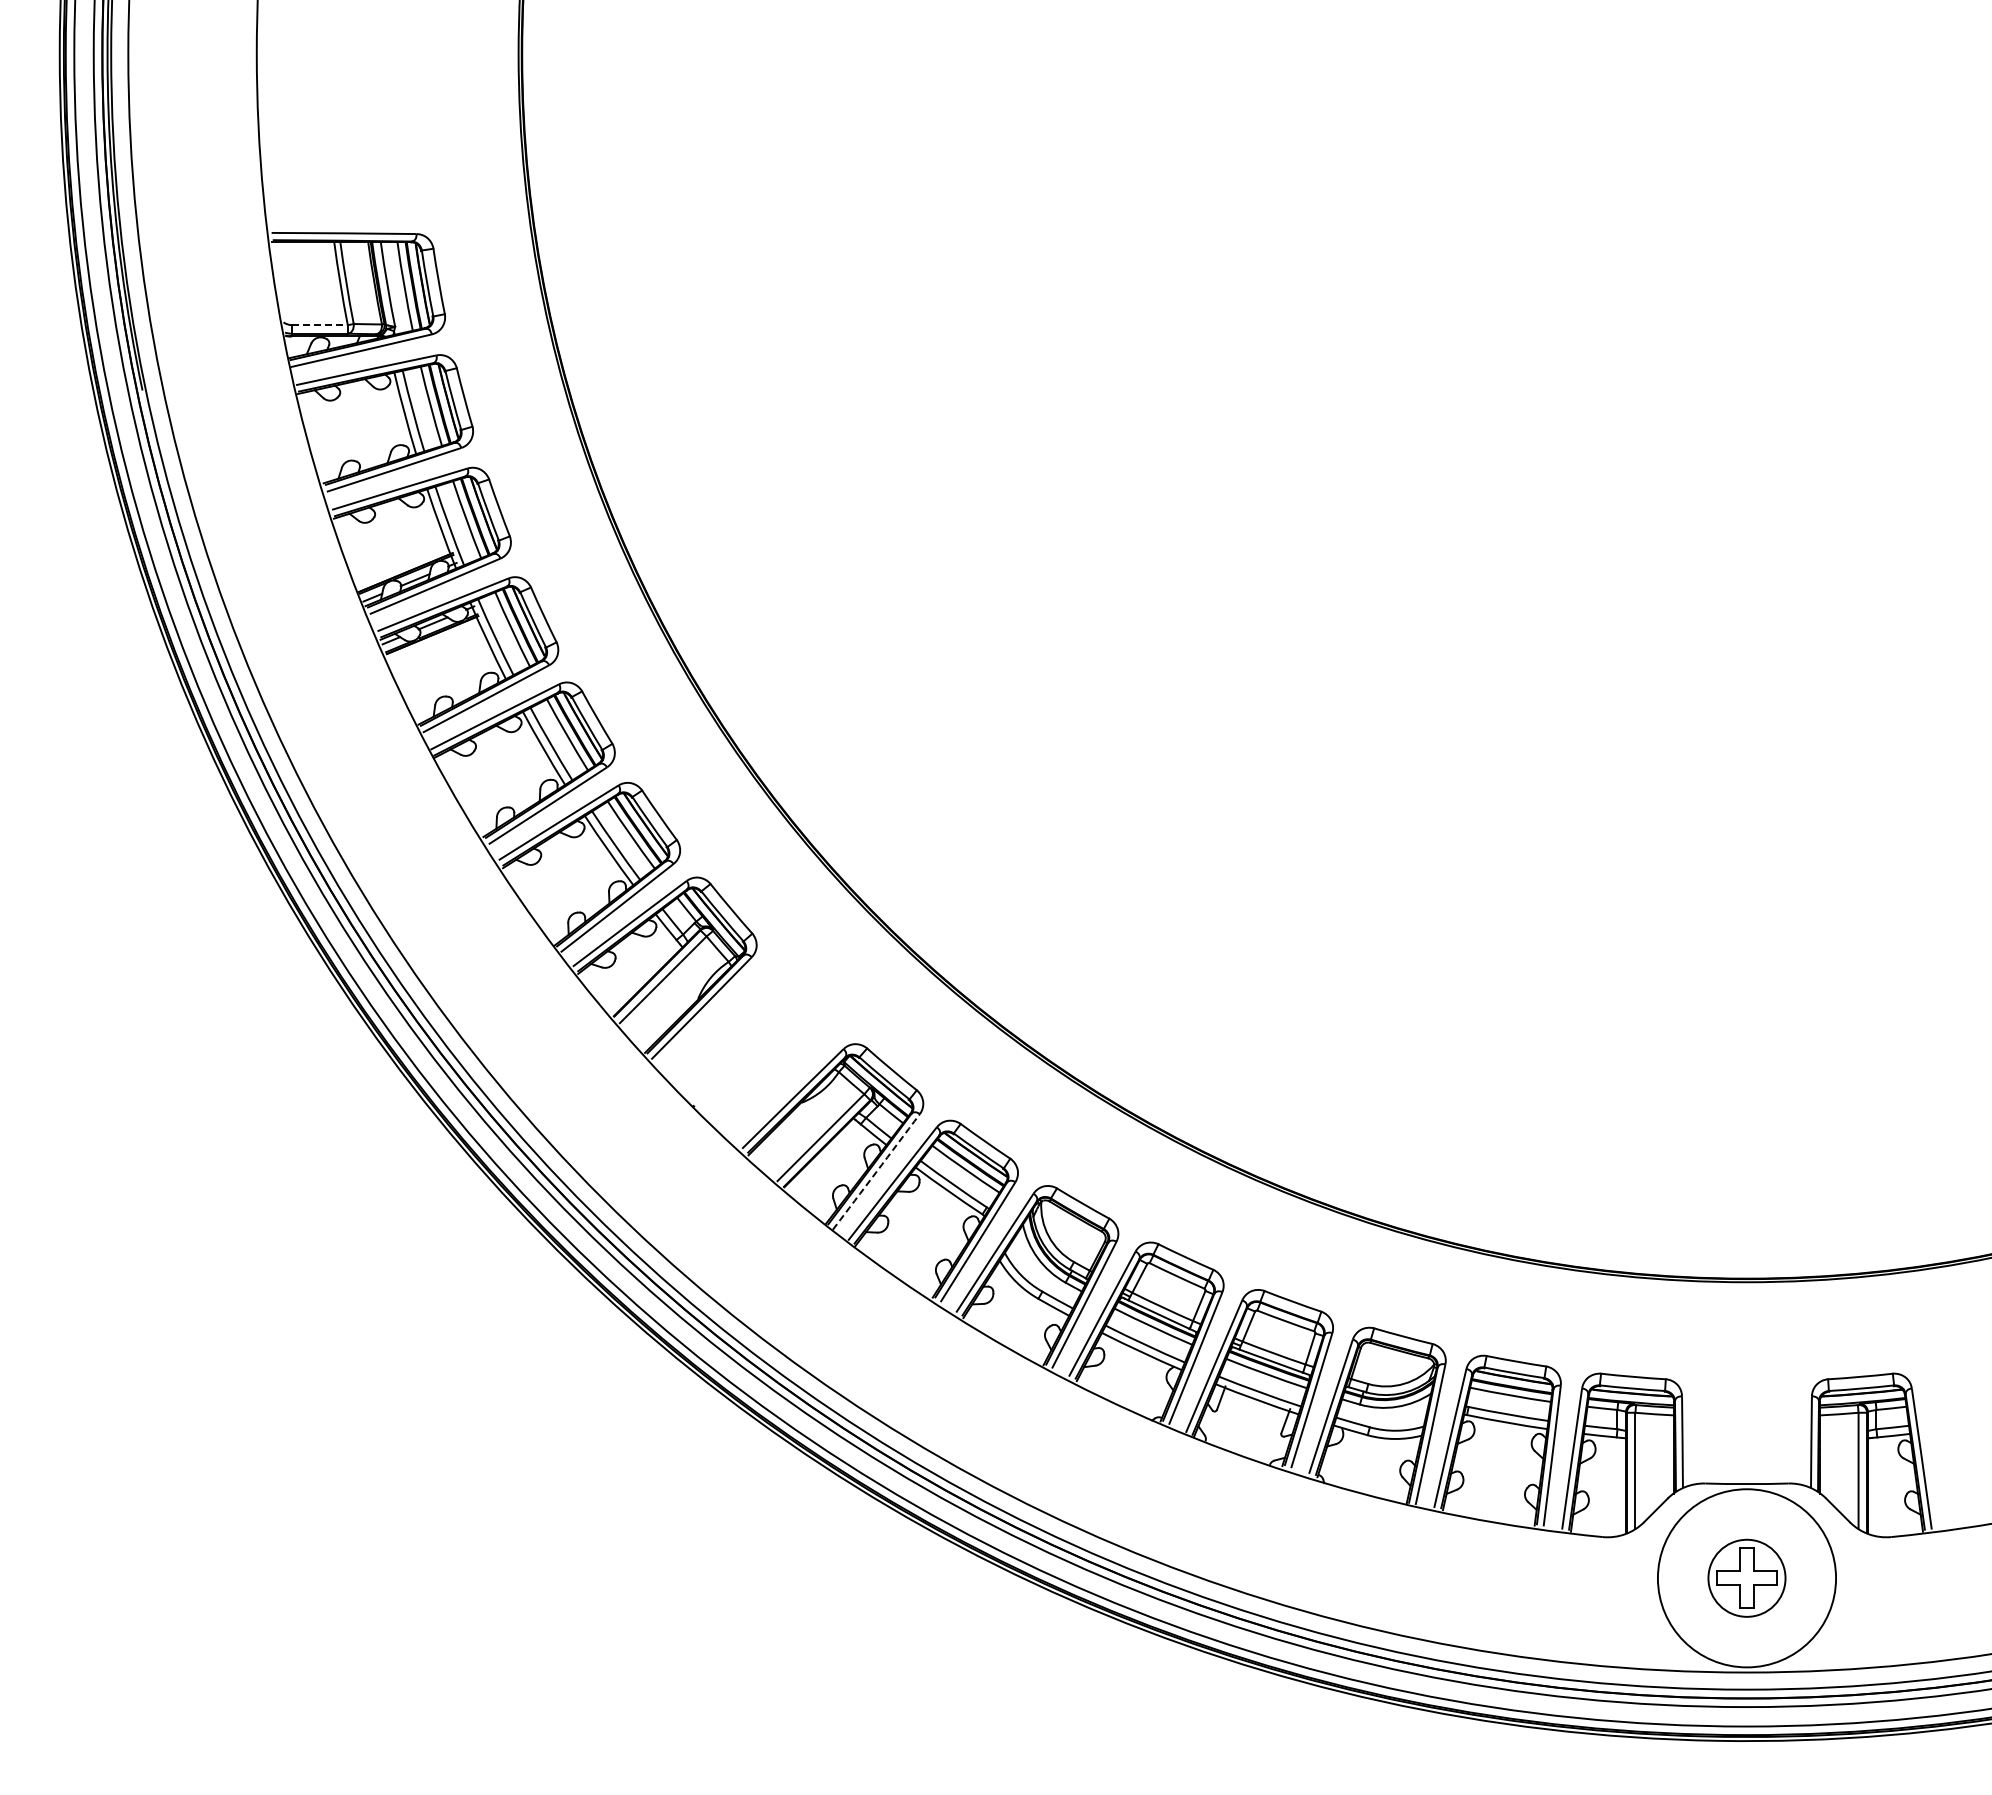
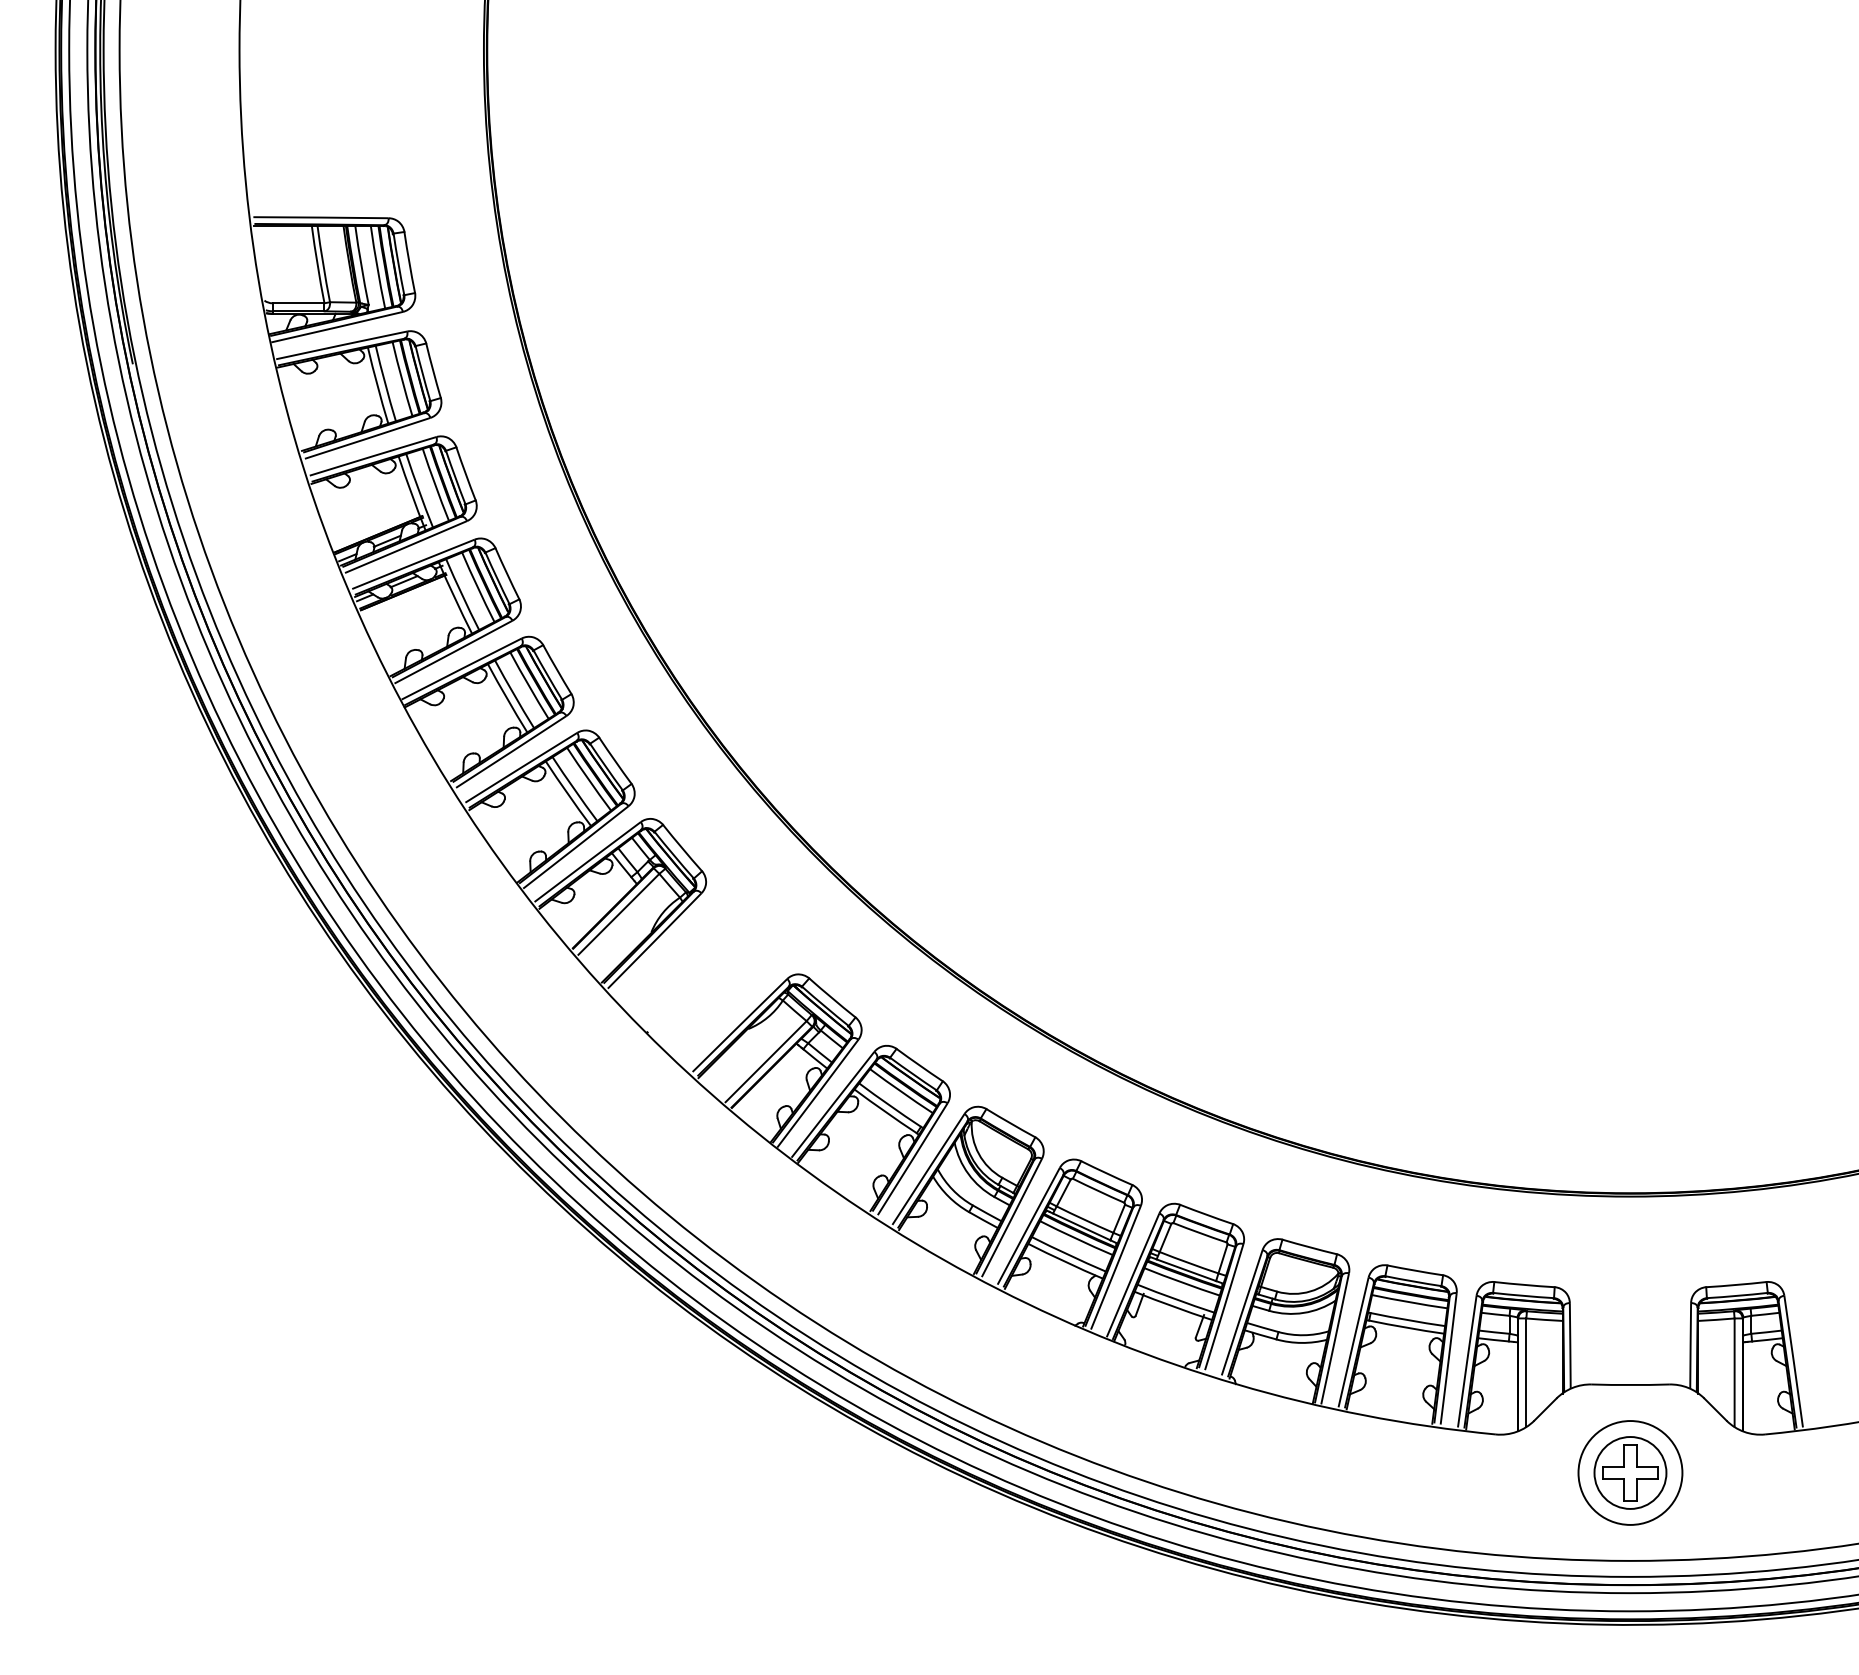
line: (319, 325) -> (298, 303), dashed -> solid
arc: (876, 1171) -> (817, 1093), dashed -> solid
circle: (1746, 1577) -> (1630, 1472), size x0.62

